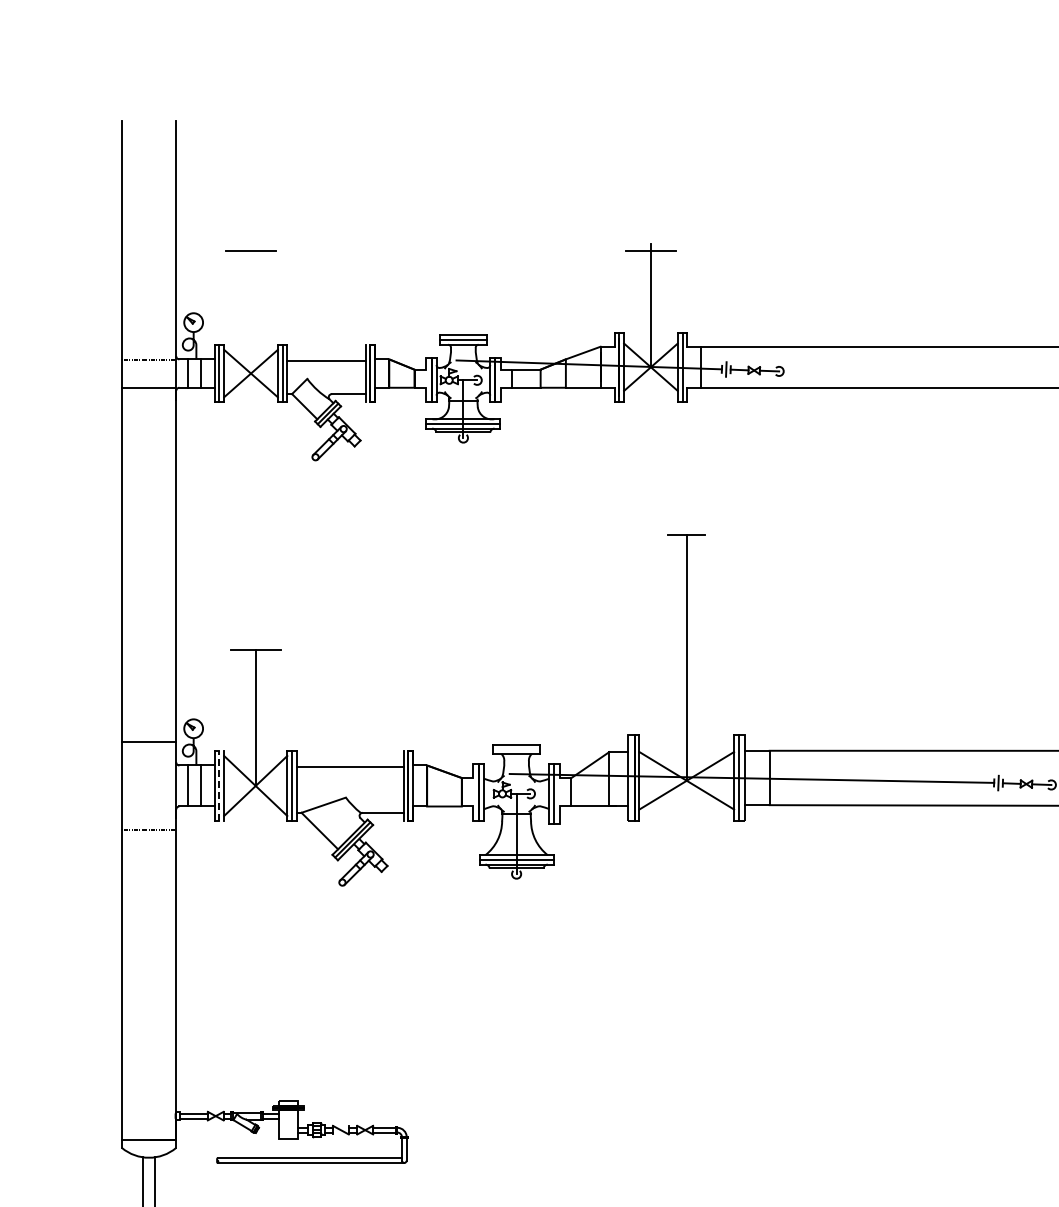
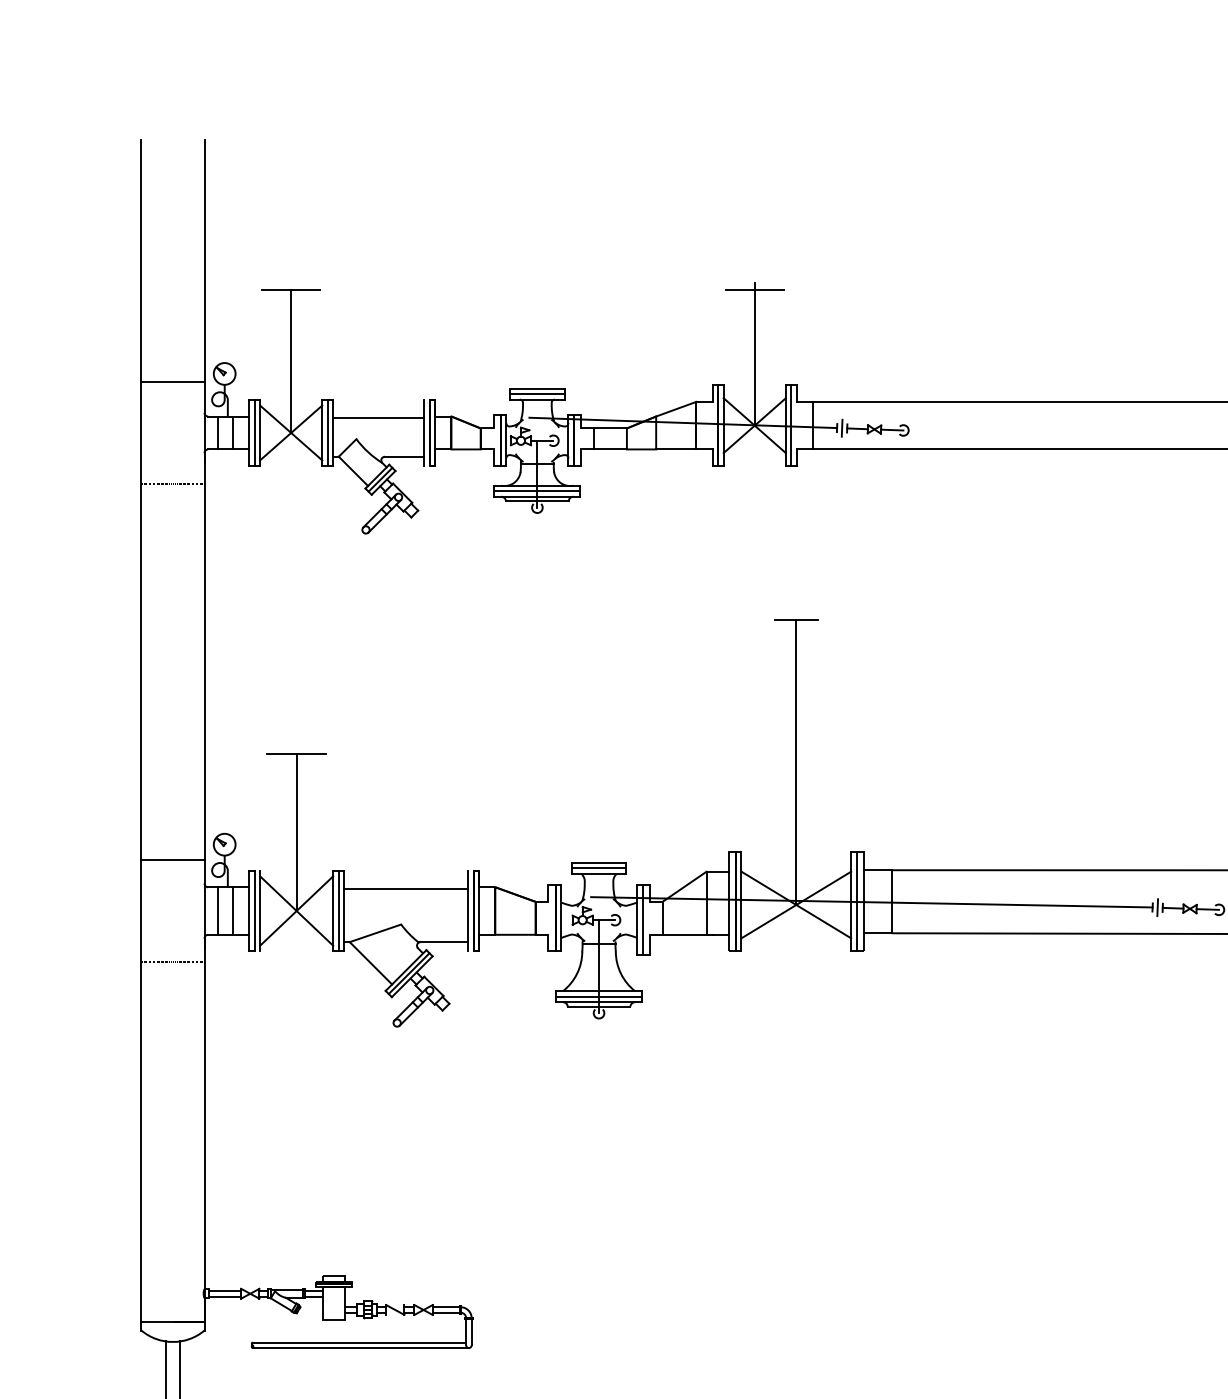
line: (251, 311) -> (291, 361), added
line: (148, 359) -> (172, 483), moved
line: (148, 388) -> (172, 381), moved
line: (516, 749) -> (598, 868), added
line: (219, 785) -> (254, 910), dashed -> solid

